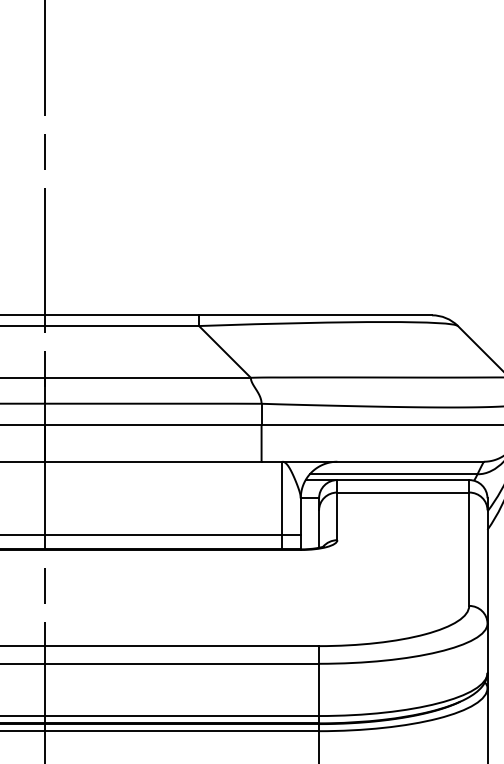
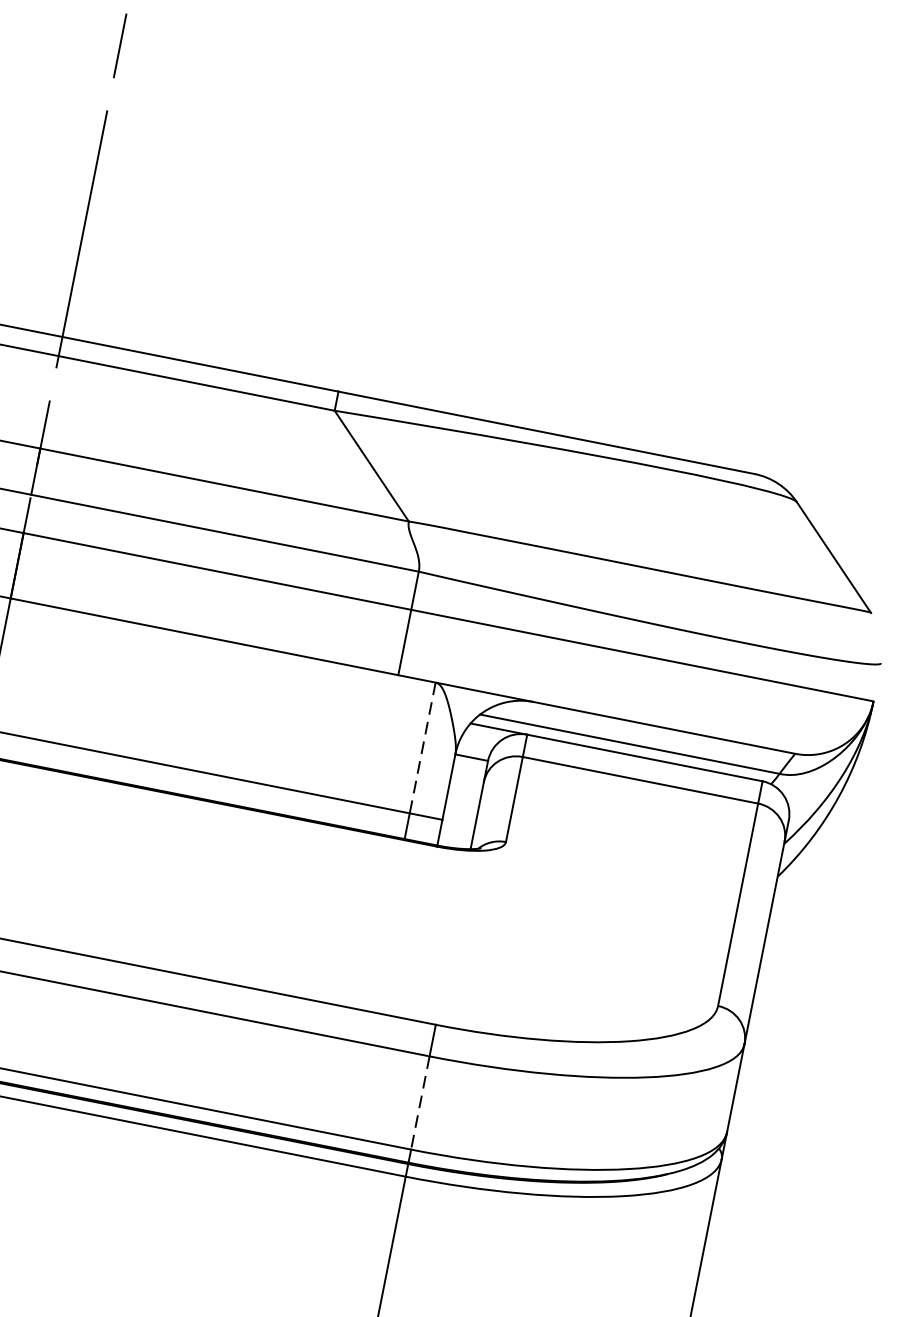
line: (282, 498) -> (422, 748), solid -> dashed
line: (319, 690) -> (420, 1104), solid -> dashed

